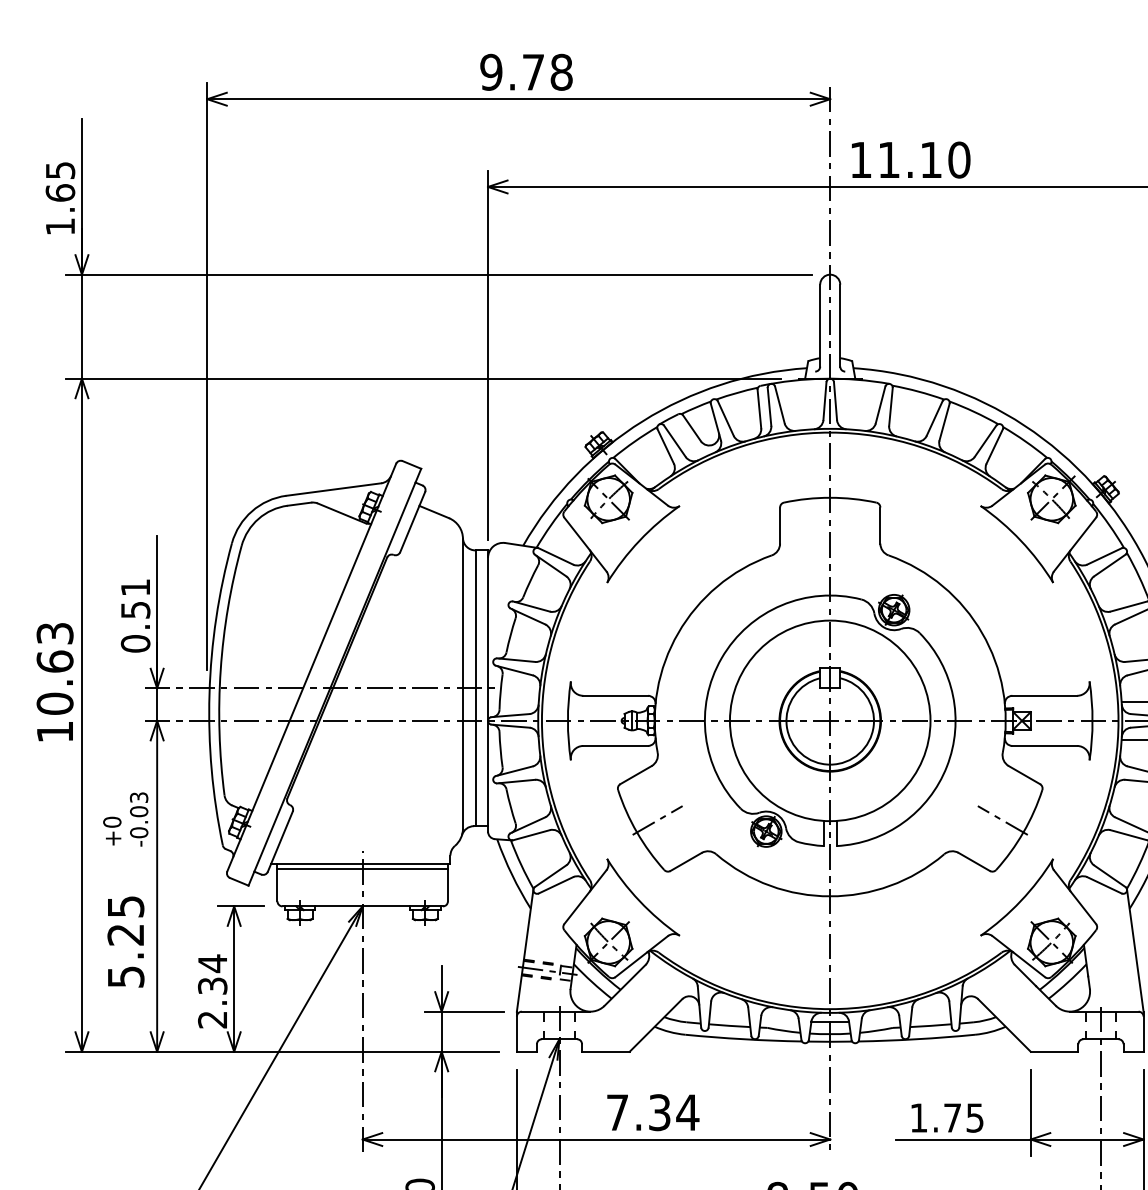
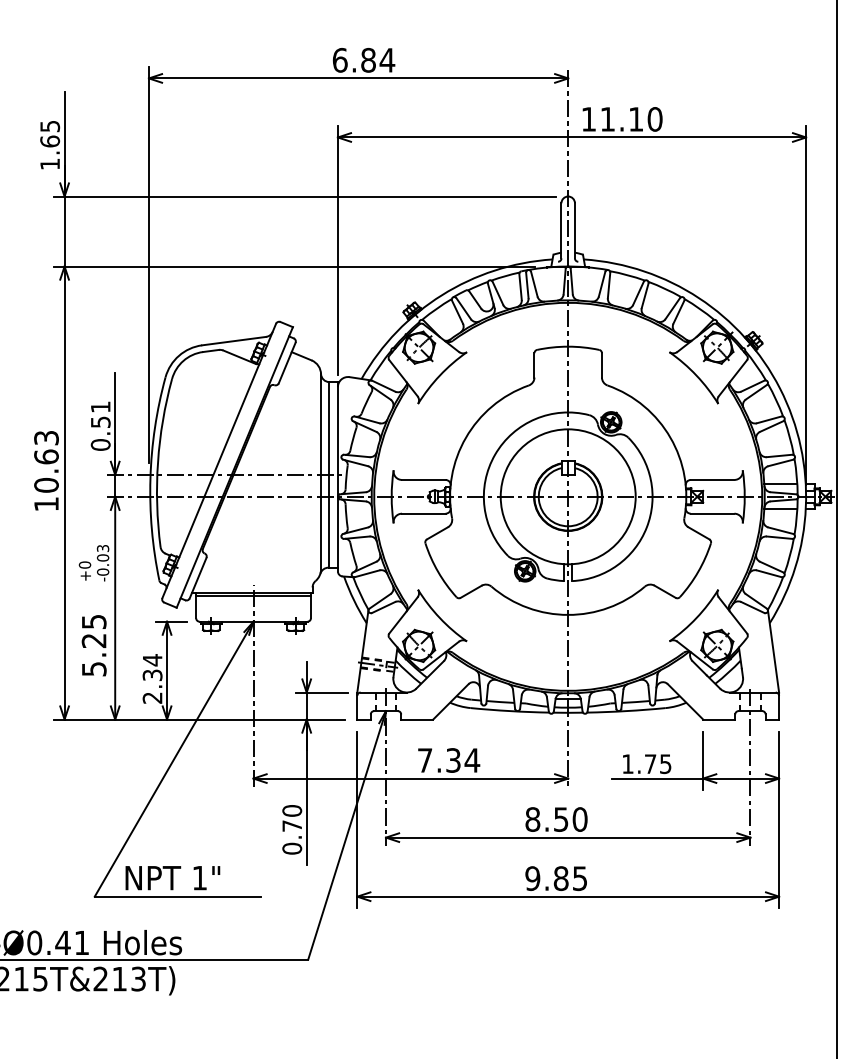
text: (526, 71) -> (363, 59), 9.78 -> 6.84
line: (656, 819) -> (451, 563), removed
line: (1003, 819) -> (684, 563), removed

